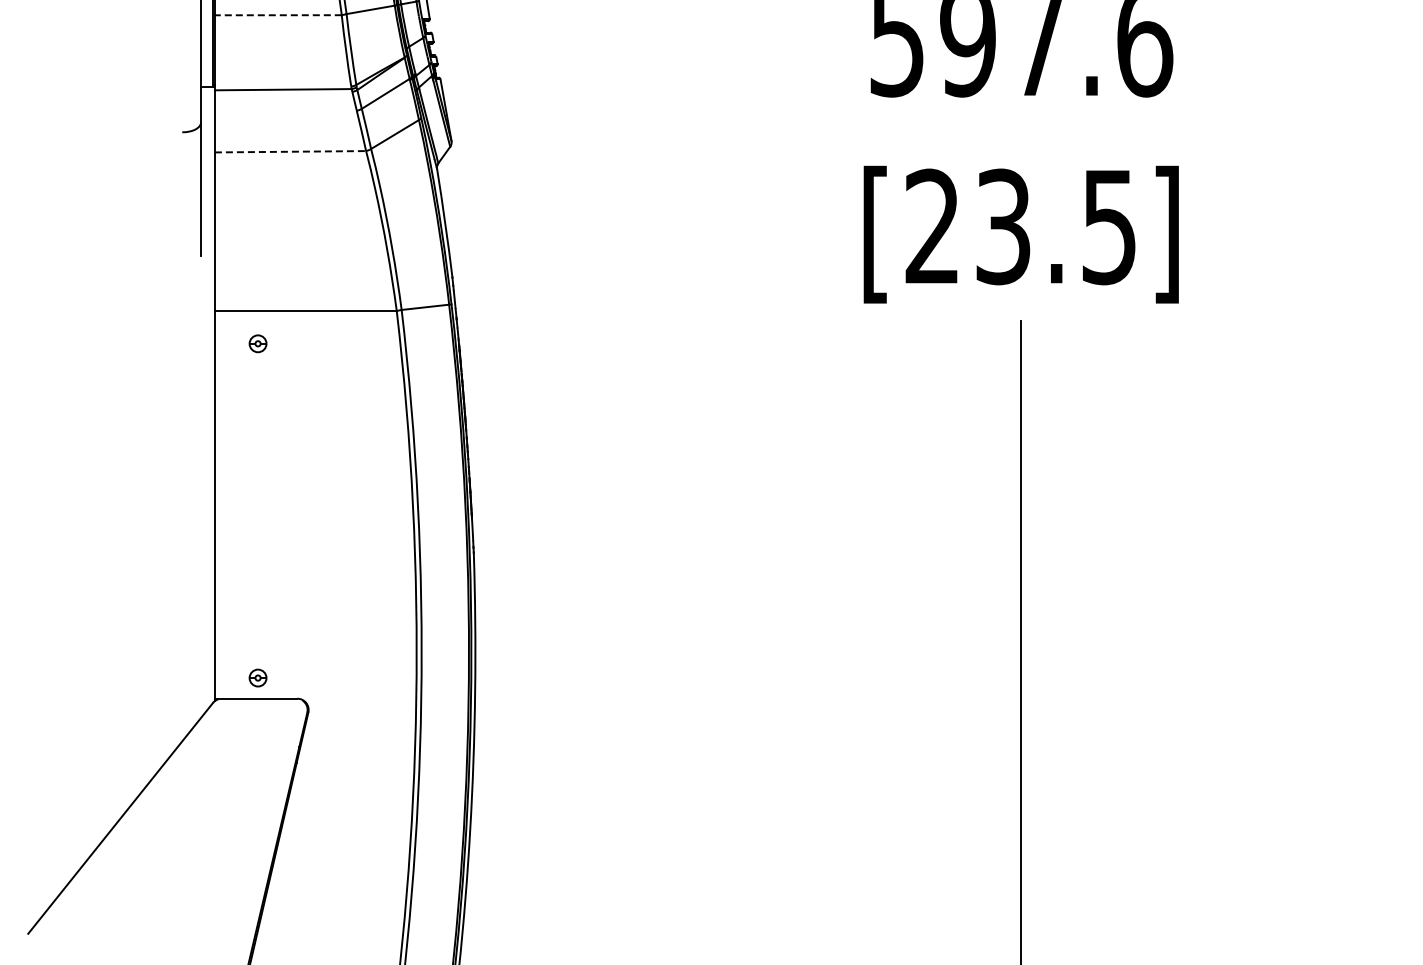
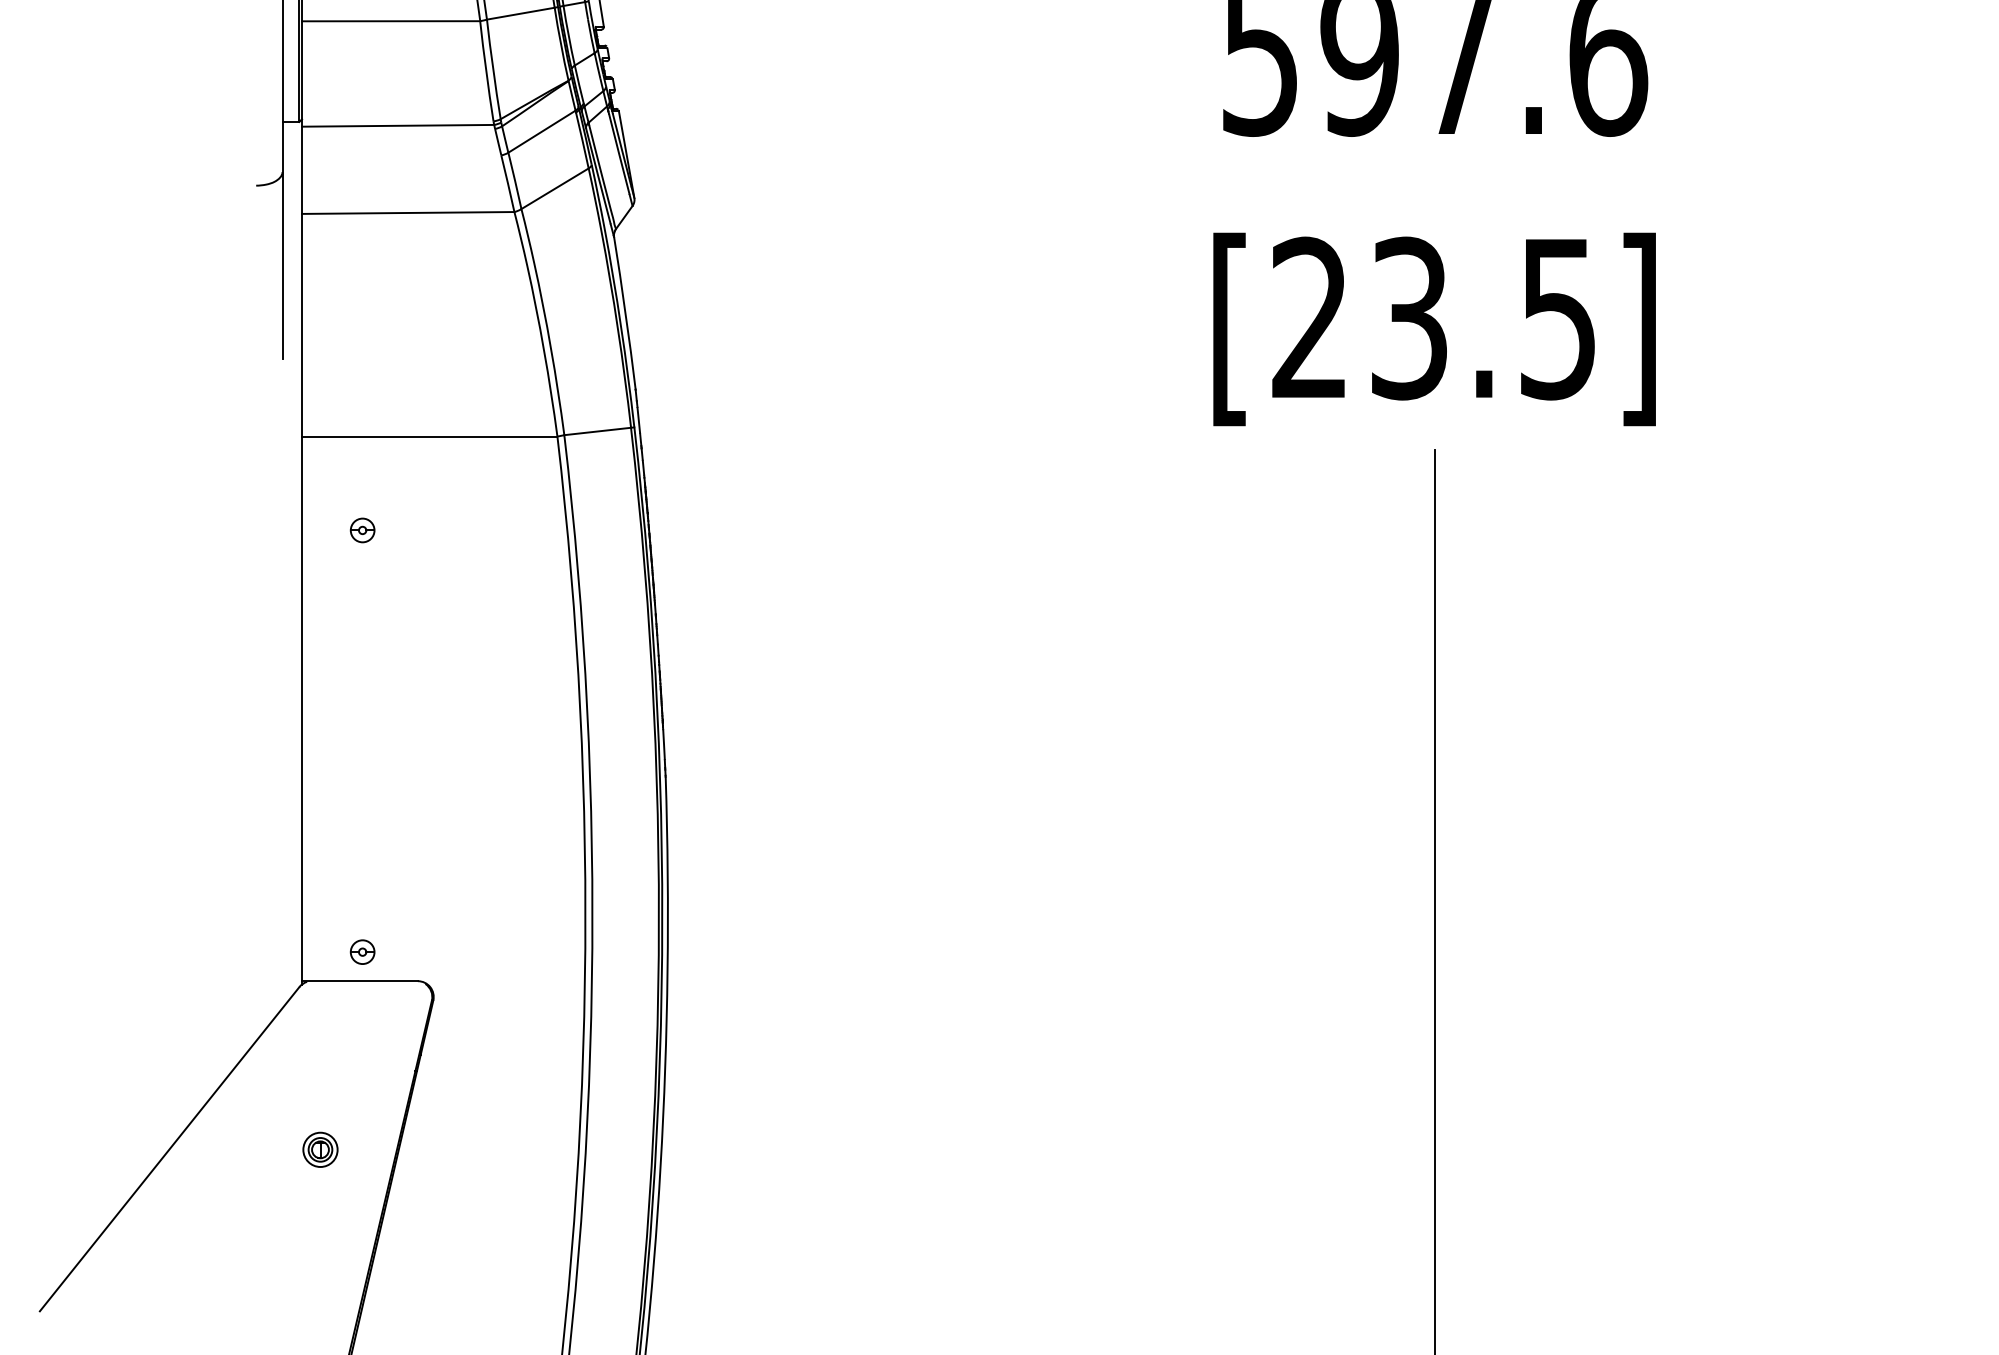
line: (277, 15) -> (389, 21), dashed -> solid
line: (290, 151) -> (408, 212), dashed -> solid
part: (257, 343) -> (361, 530), moved
part: (228, 818) -> (321, 1149), added

